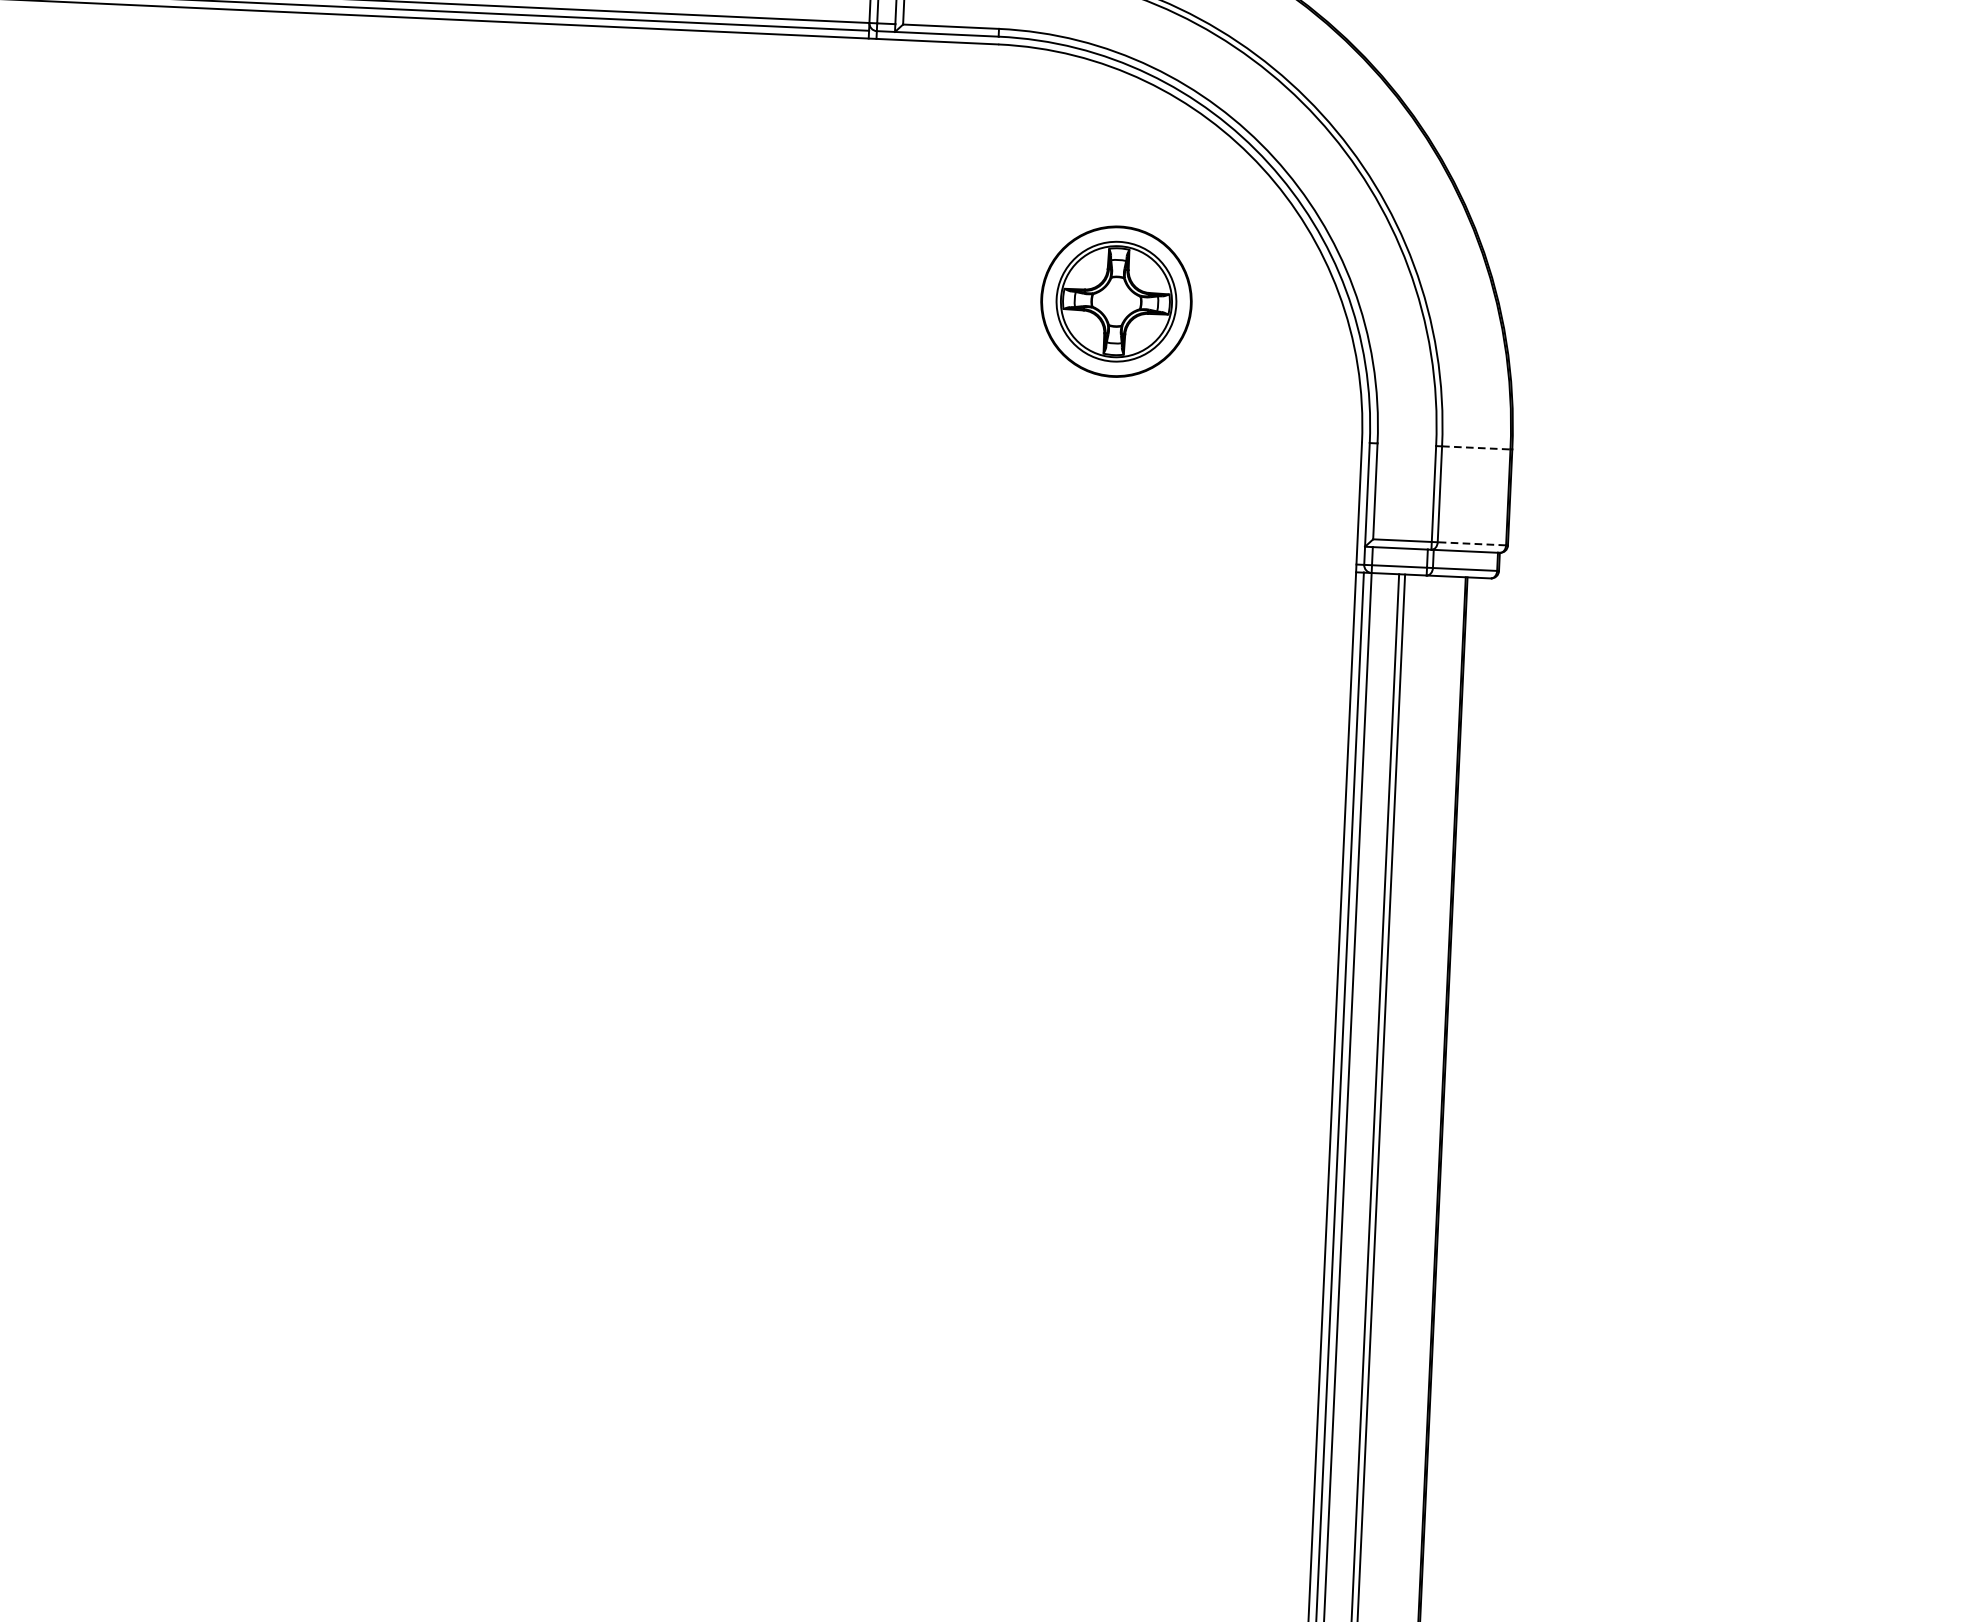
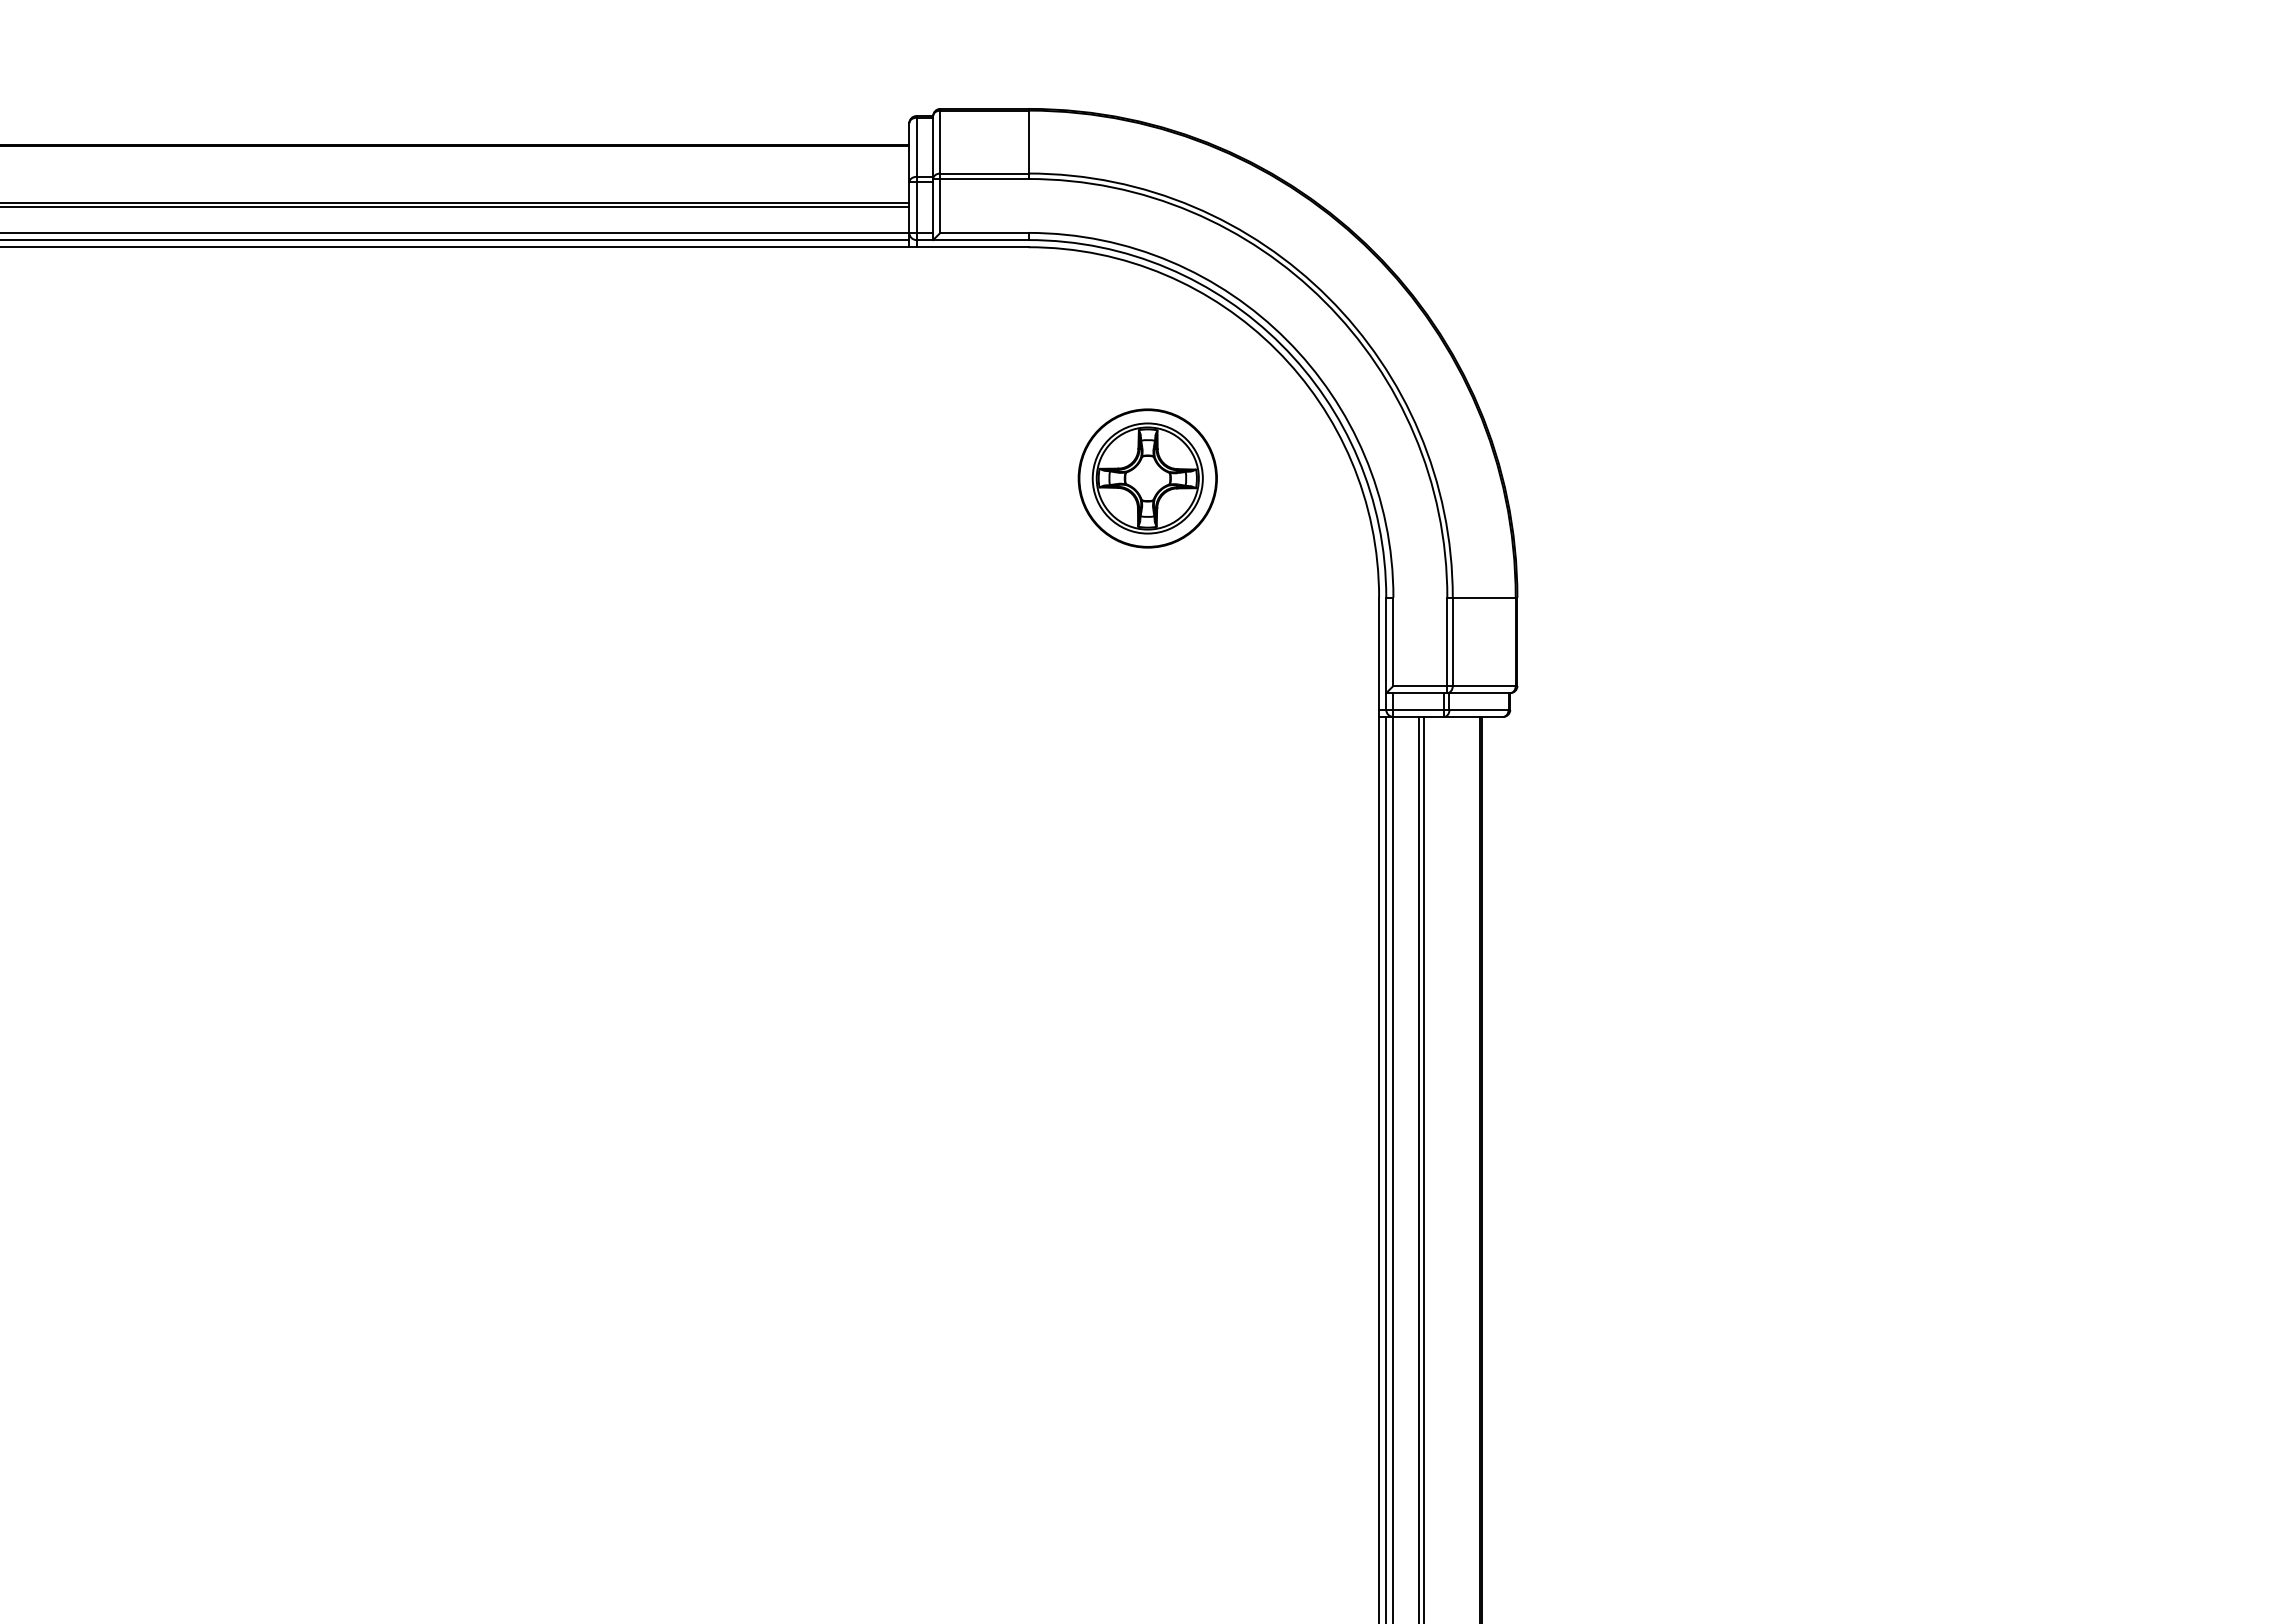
line: (1476, 447) -> (1484, 597), dashed -> solid
line: (1471, 543) -> (1483, 685), dashed -> solid

